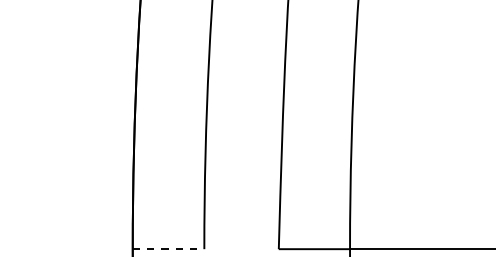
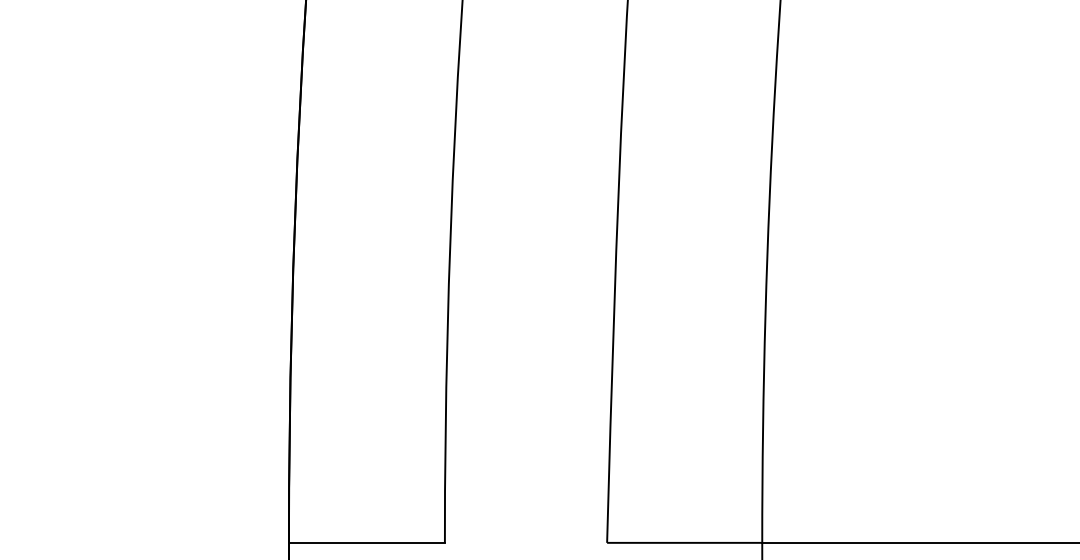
line: (168, 249) -> (366, 543), dashed -> solid

